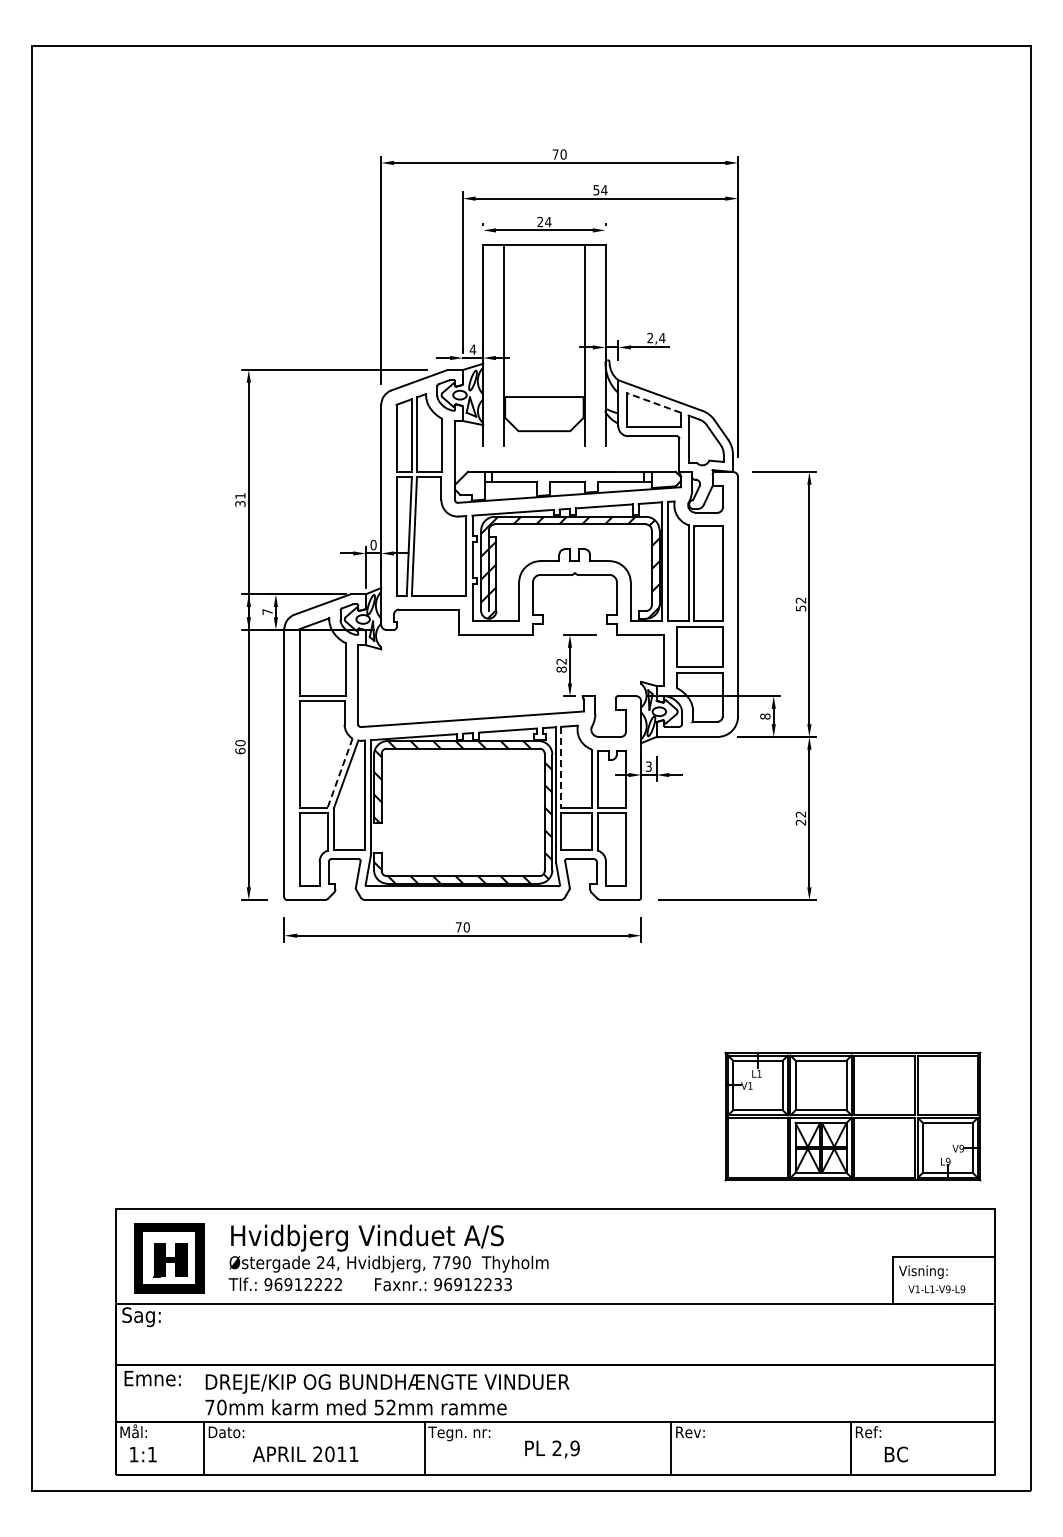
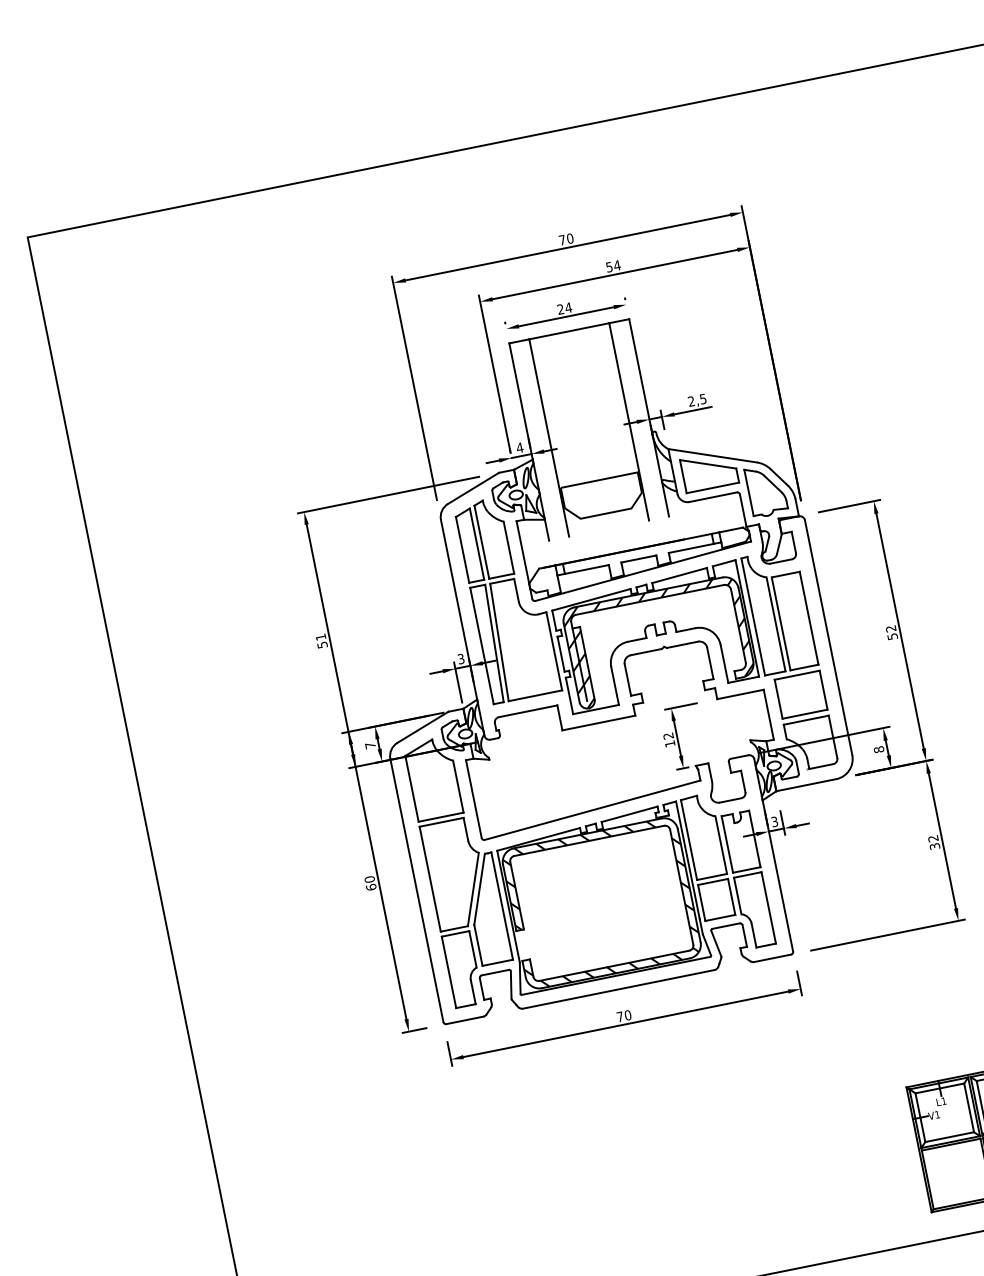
text: (662, 338) -> (703, 399), 2,4 -> 2,5
line: (653, 402) -> (707, 463), dashed -> solid
text: (239, 503) -> (321, 644), 31 -> 51
text: (373, 544) -> (460, 658), 0 -> 3
text: (561, 669) -> (669, 743), 82 -> 12
line: (561, 767) -> (689, 839), dashed -> solid
line: (339, 773) -> (472, 889), dashed -> solid
text: (801, 822) -> (935, 846), 22 -> 32

